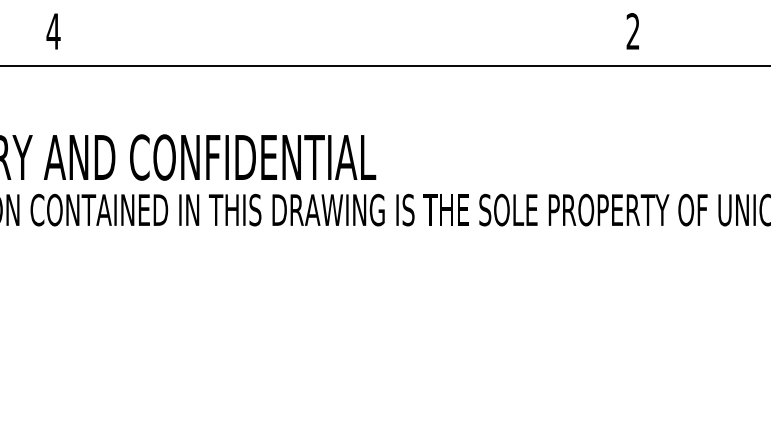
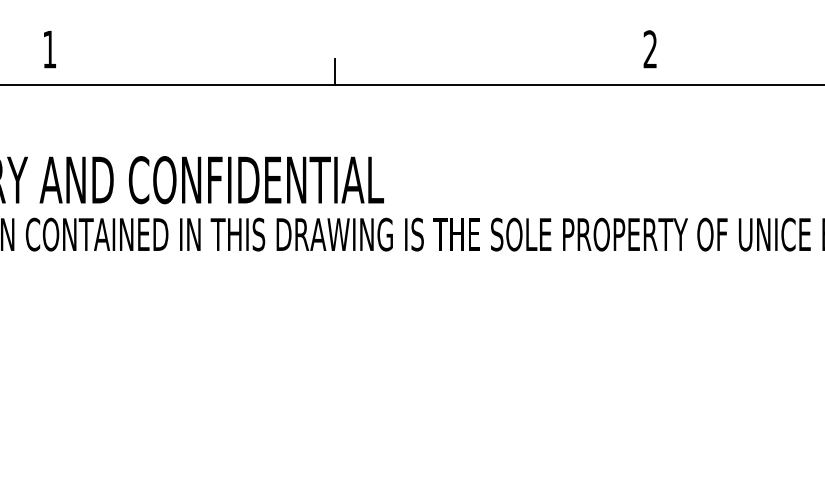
text: (53, 31) -> (49, 49), 4 -> 1
line: (329, 52) -> (335, 71), added

